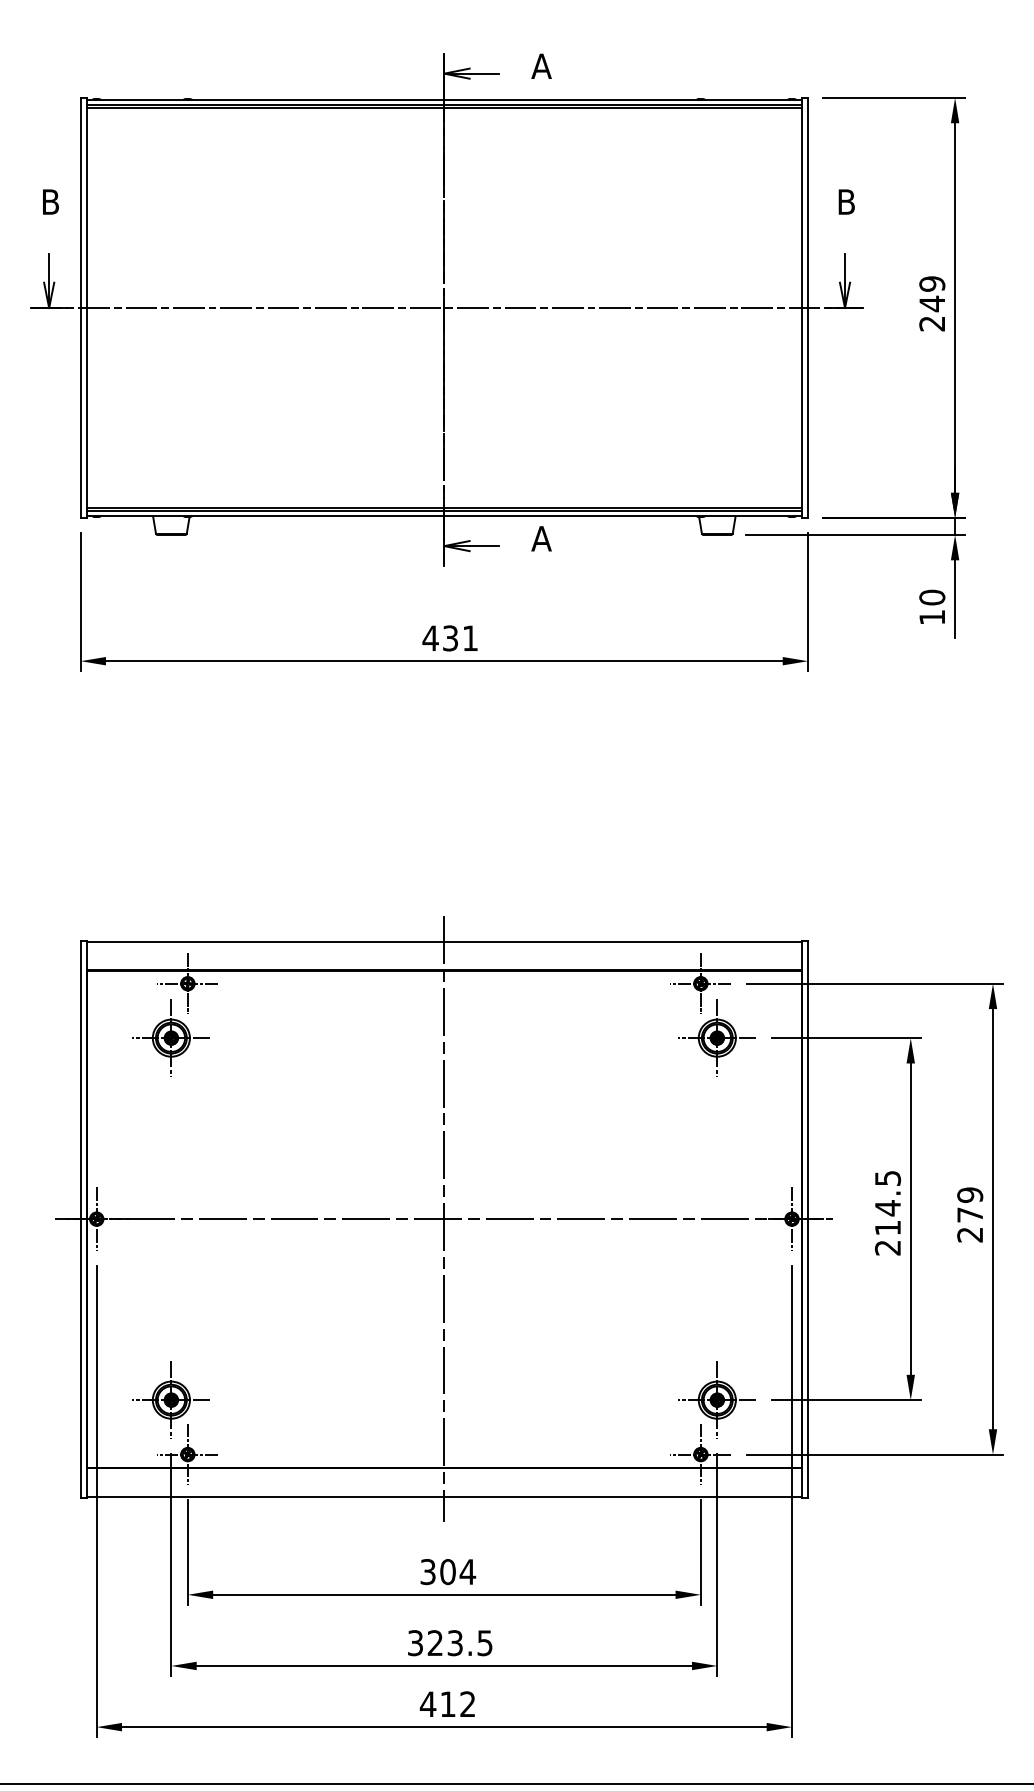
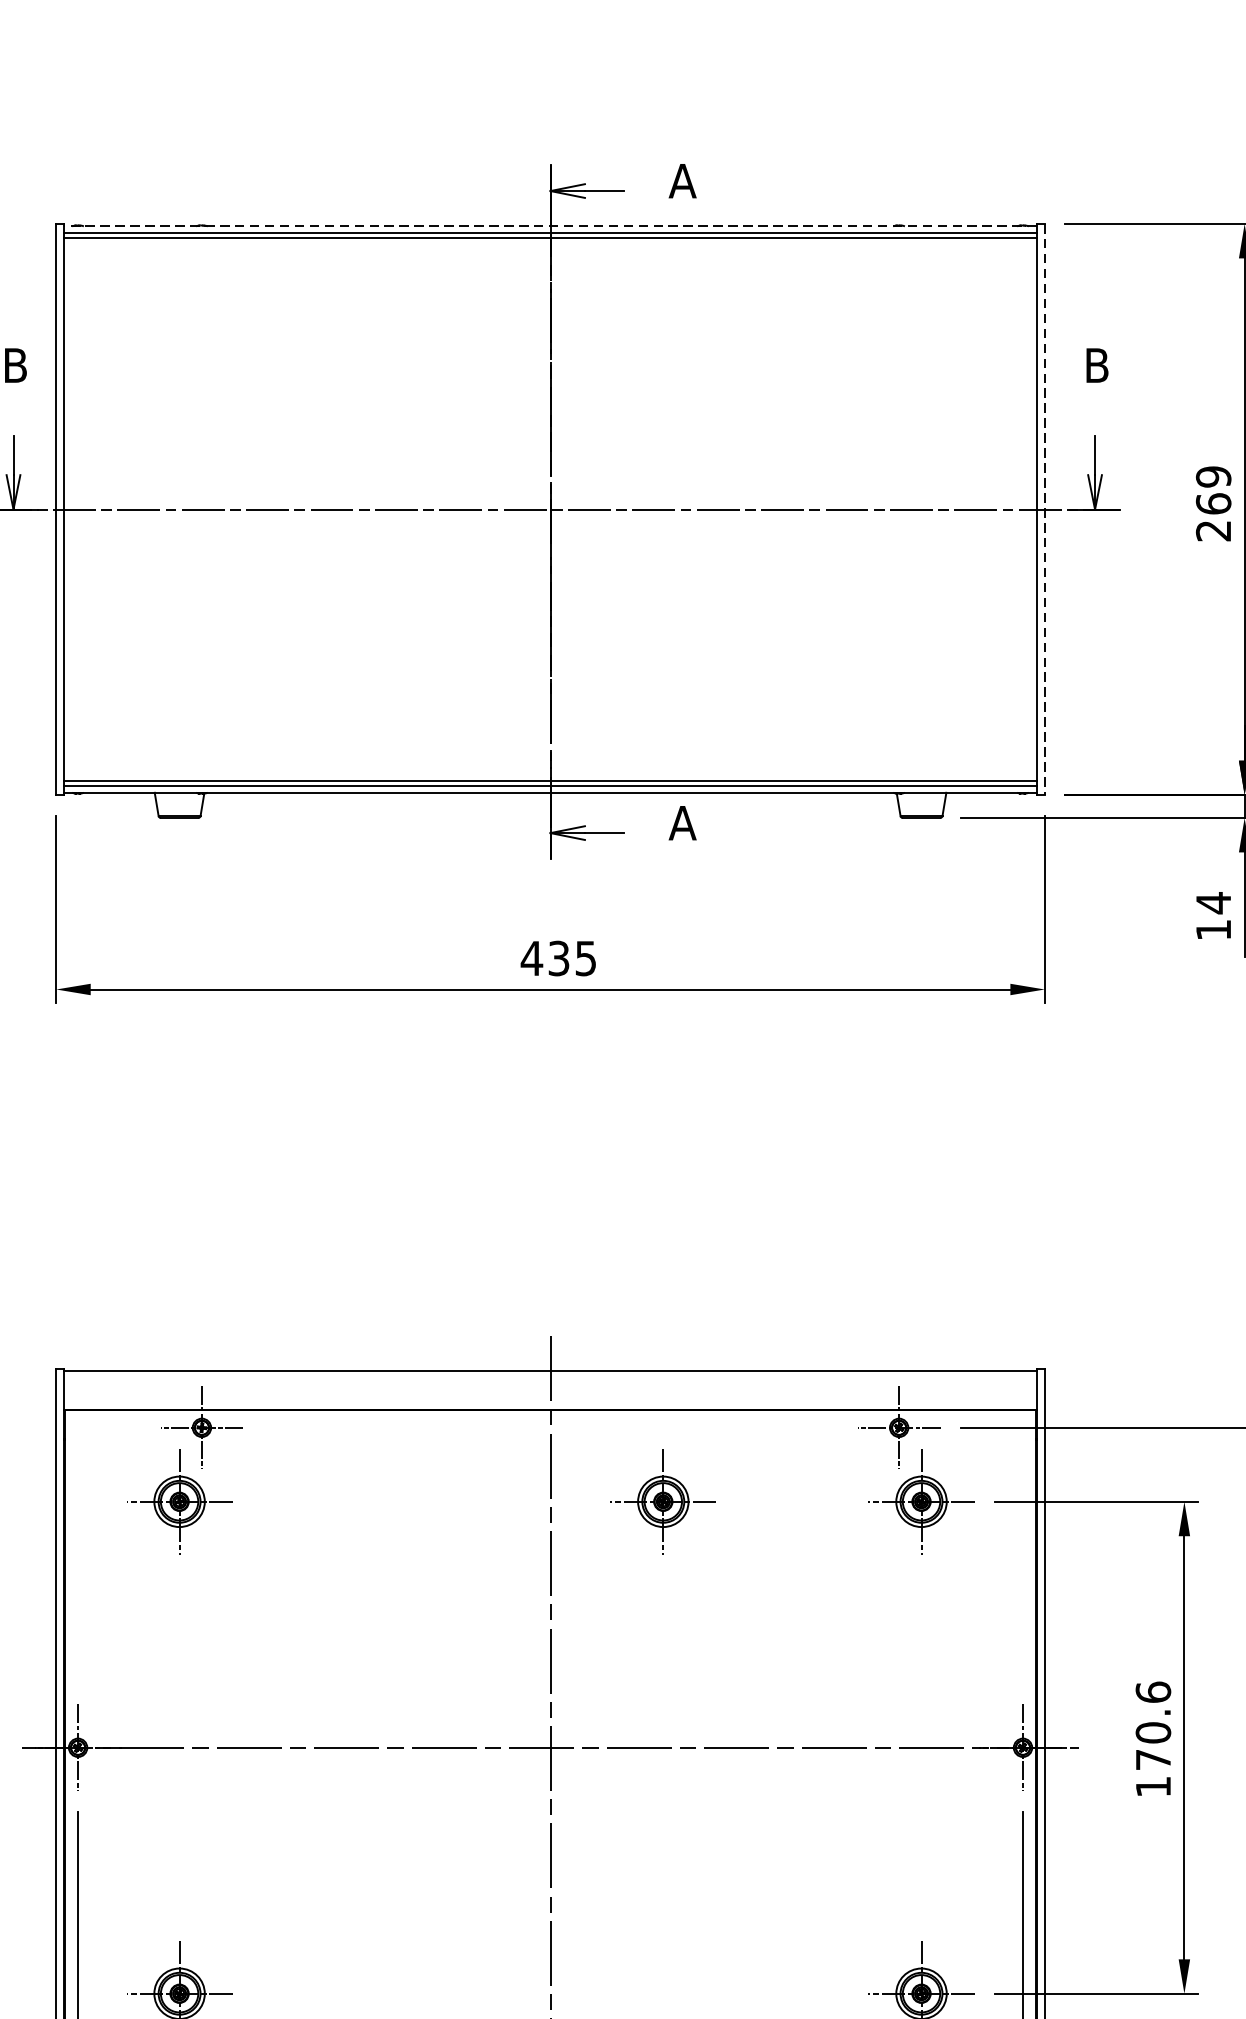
line: (444, 99) -> (550, 226), solid -> dashed
text: (932, 303) -> (1213, 503), 249 -> 269
line: (808, 308) -> (1045, 510), solid -> dashed
text: (932, 597) -> (1213, 902), 10 -> 14
text: (470, 638) -> (586, 958), 431 -> 435
part: (526, 1037) -> (662, 1500), added
text: (887, 1212) -> (1152, 1738), 214.5 -> 170.6

